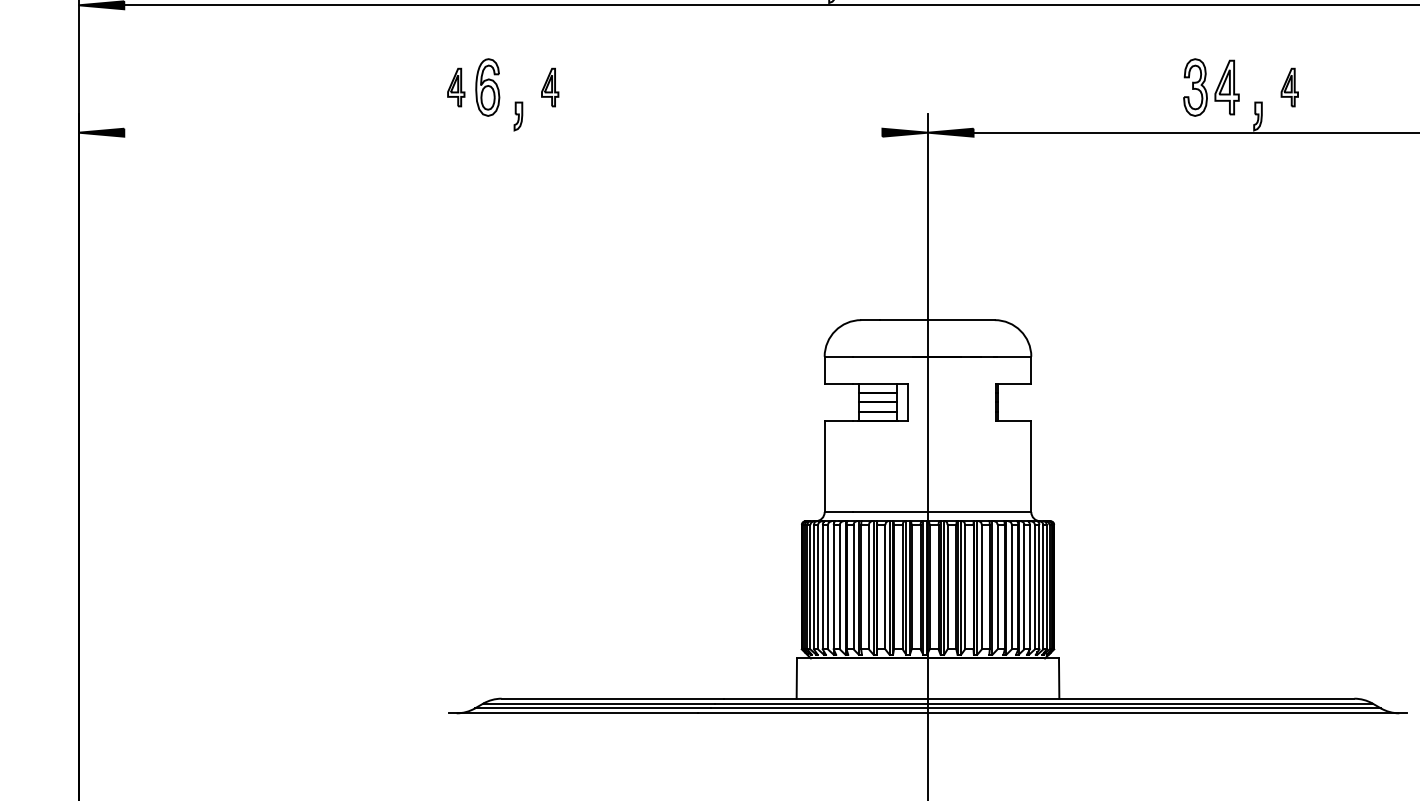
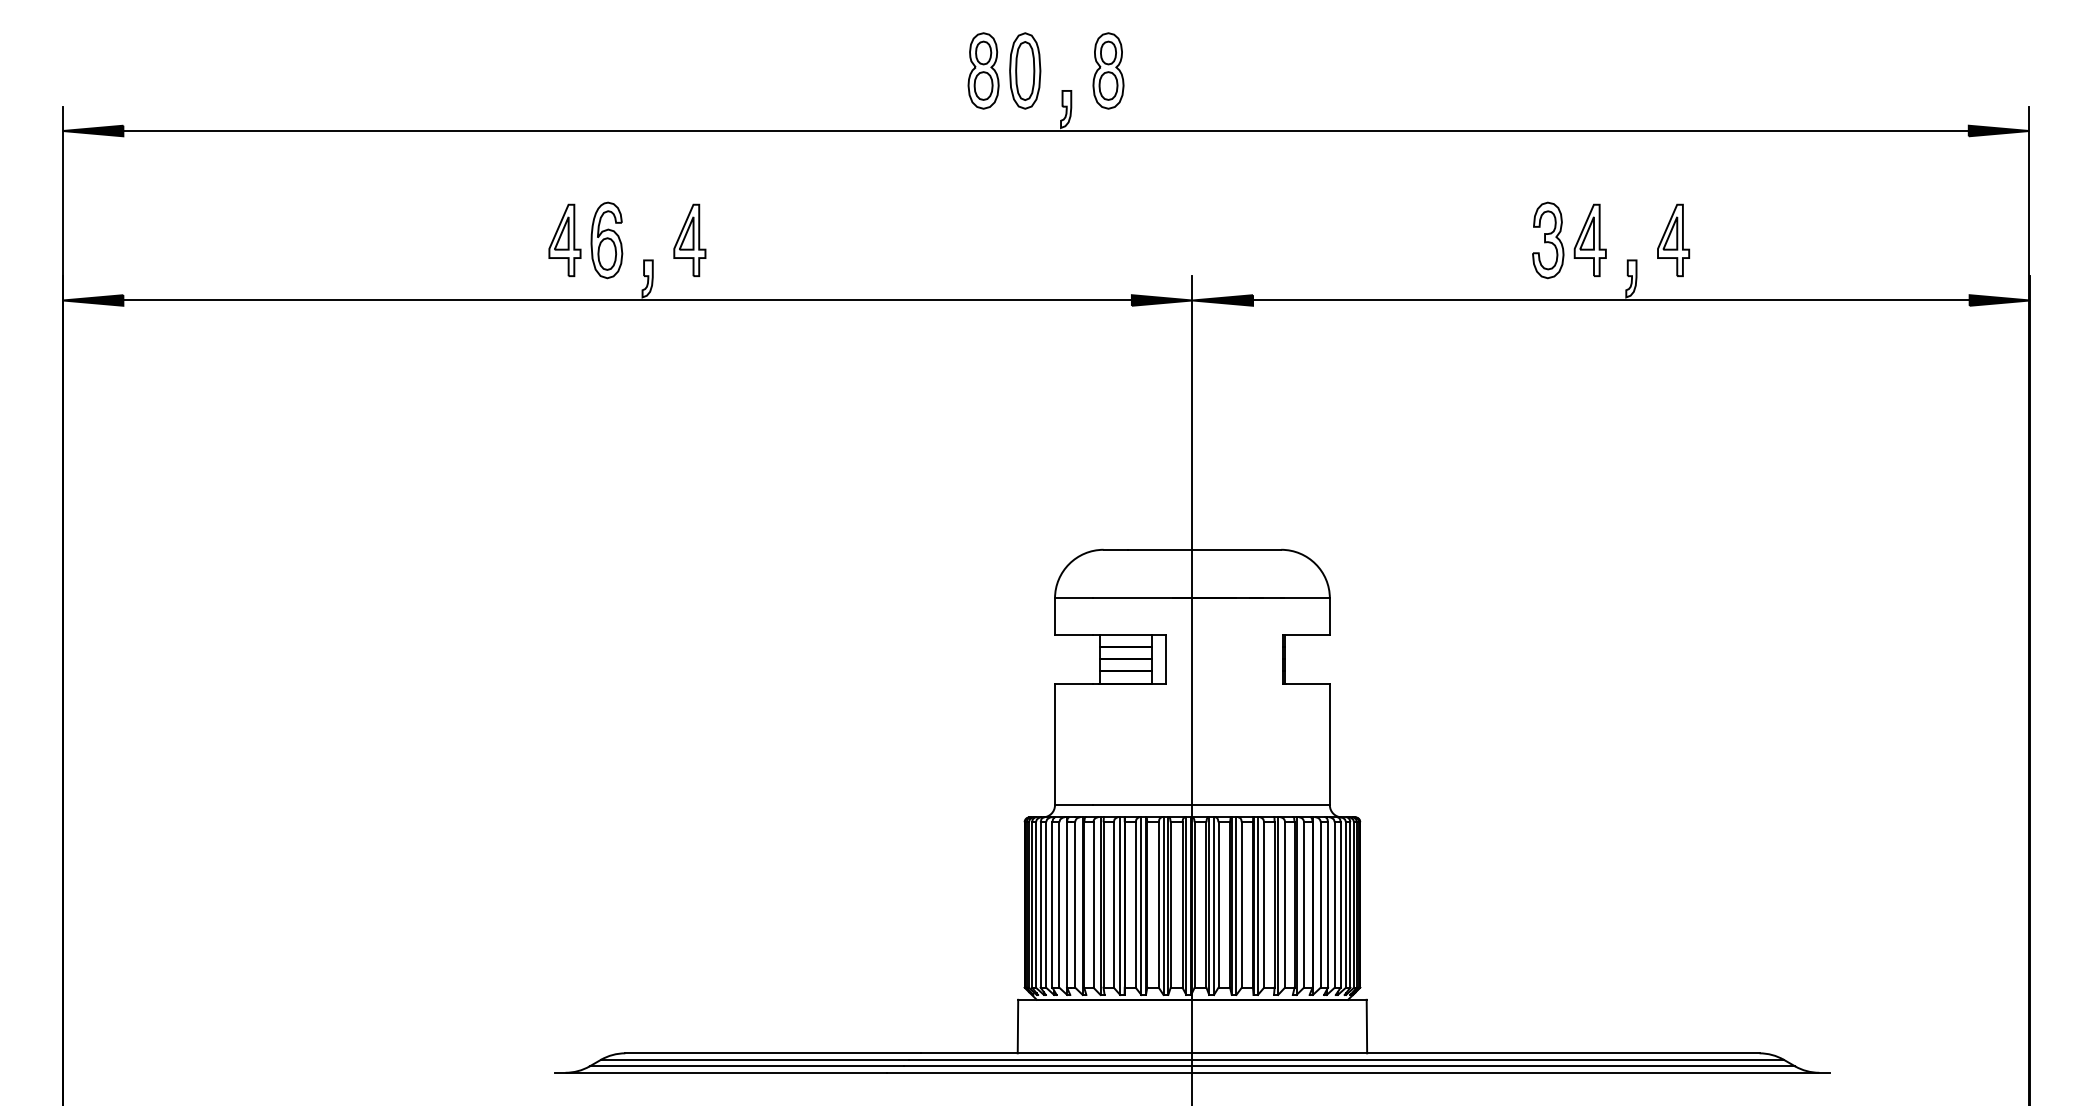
part: (455, 87) -> (564, 240), size x1.43
part: (549, 87) -> (689, 240), size x1.43
part: (1289, 87) -> (1673, 240), size x1.43
line: (503, 132) -> (627, 300), added

